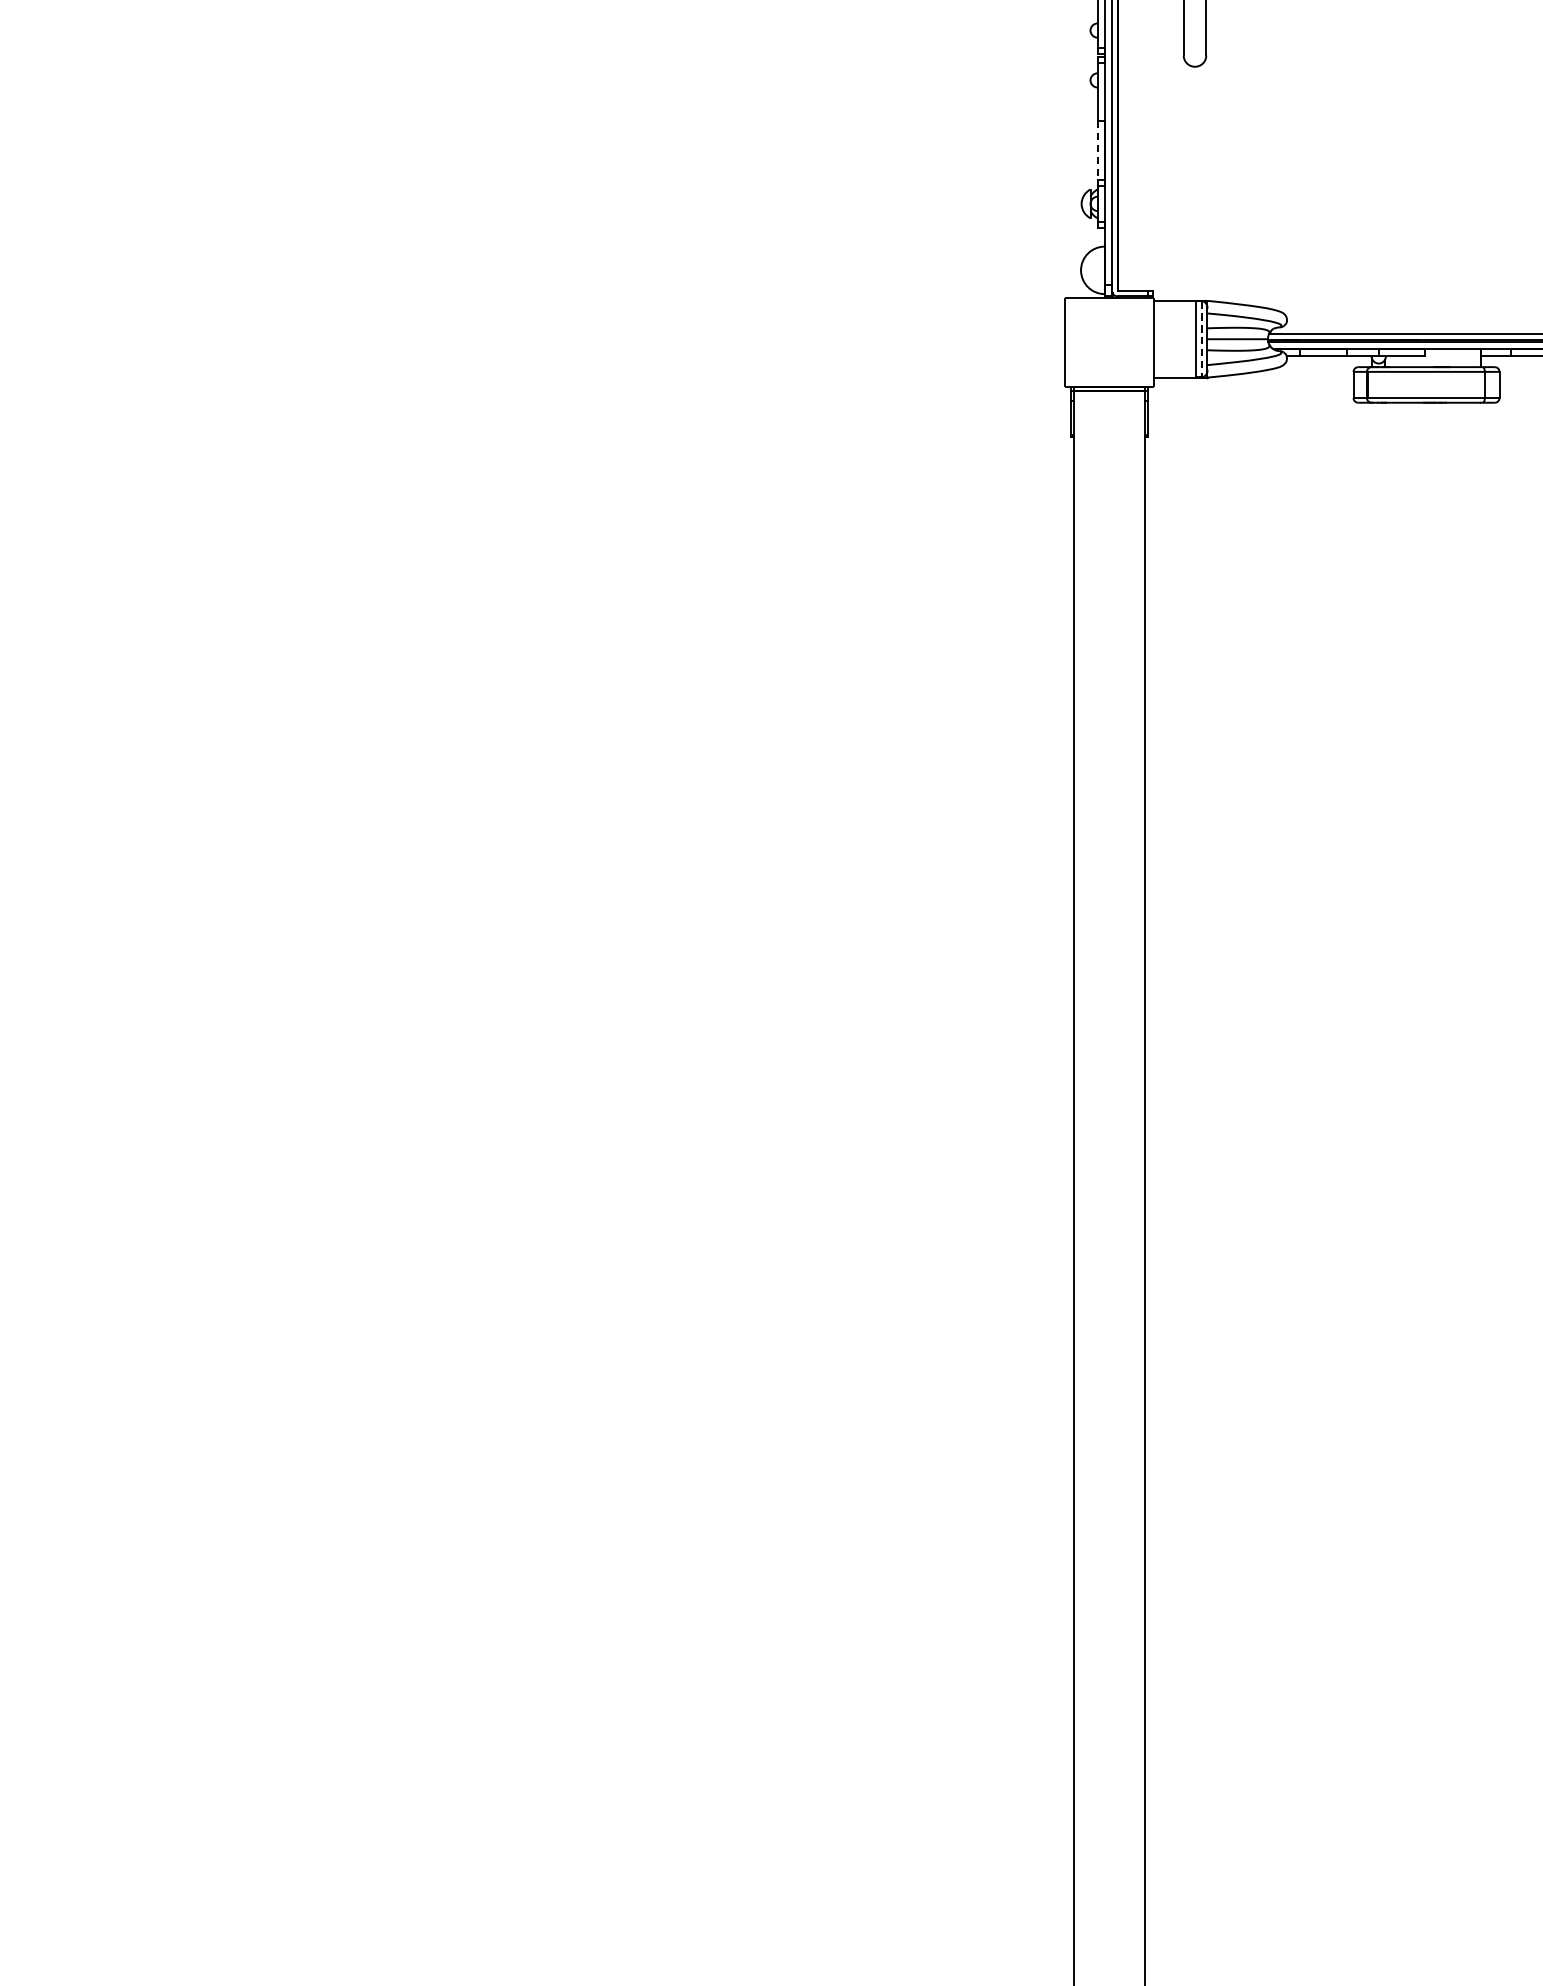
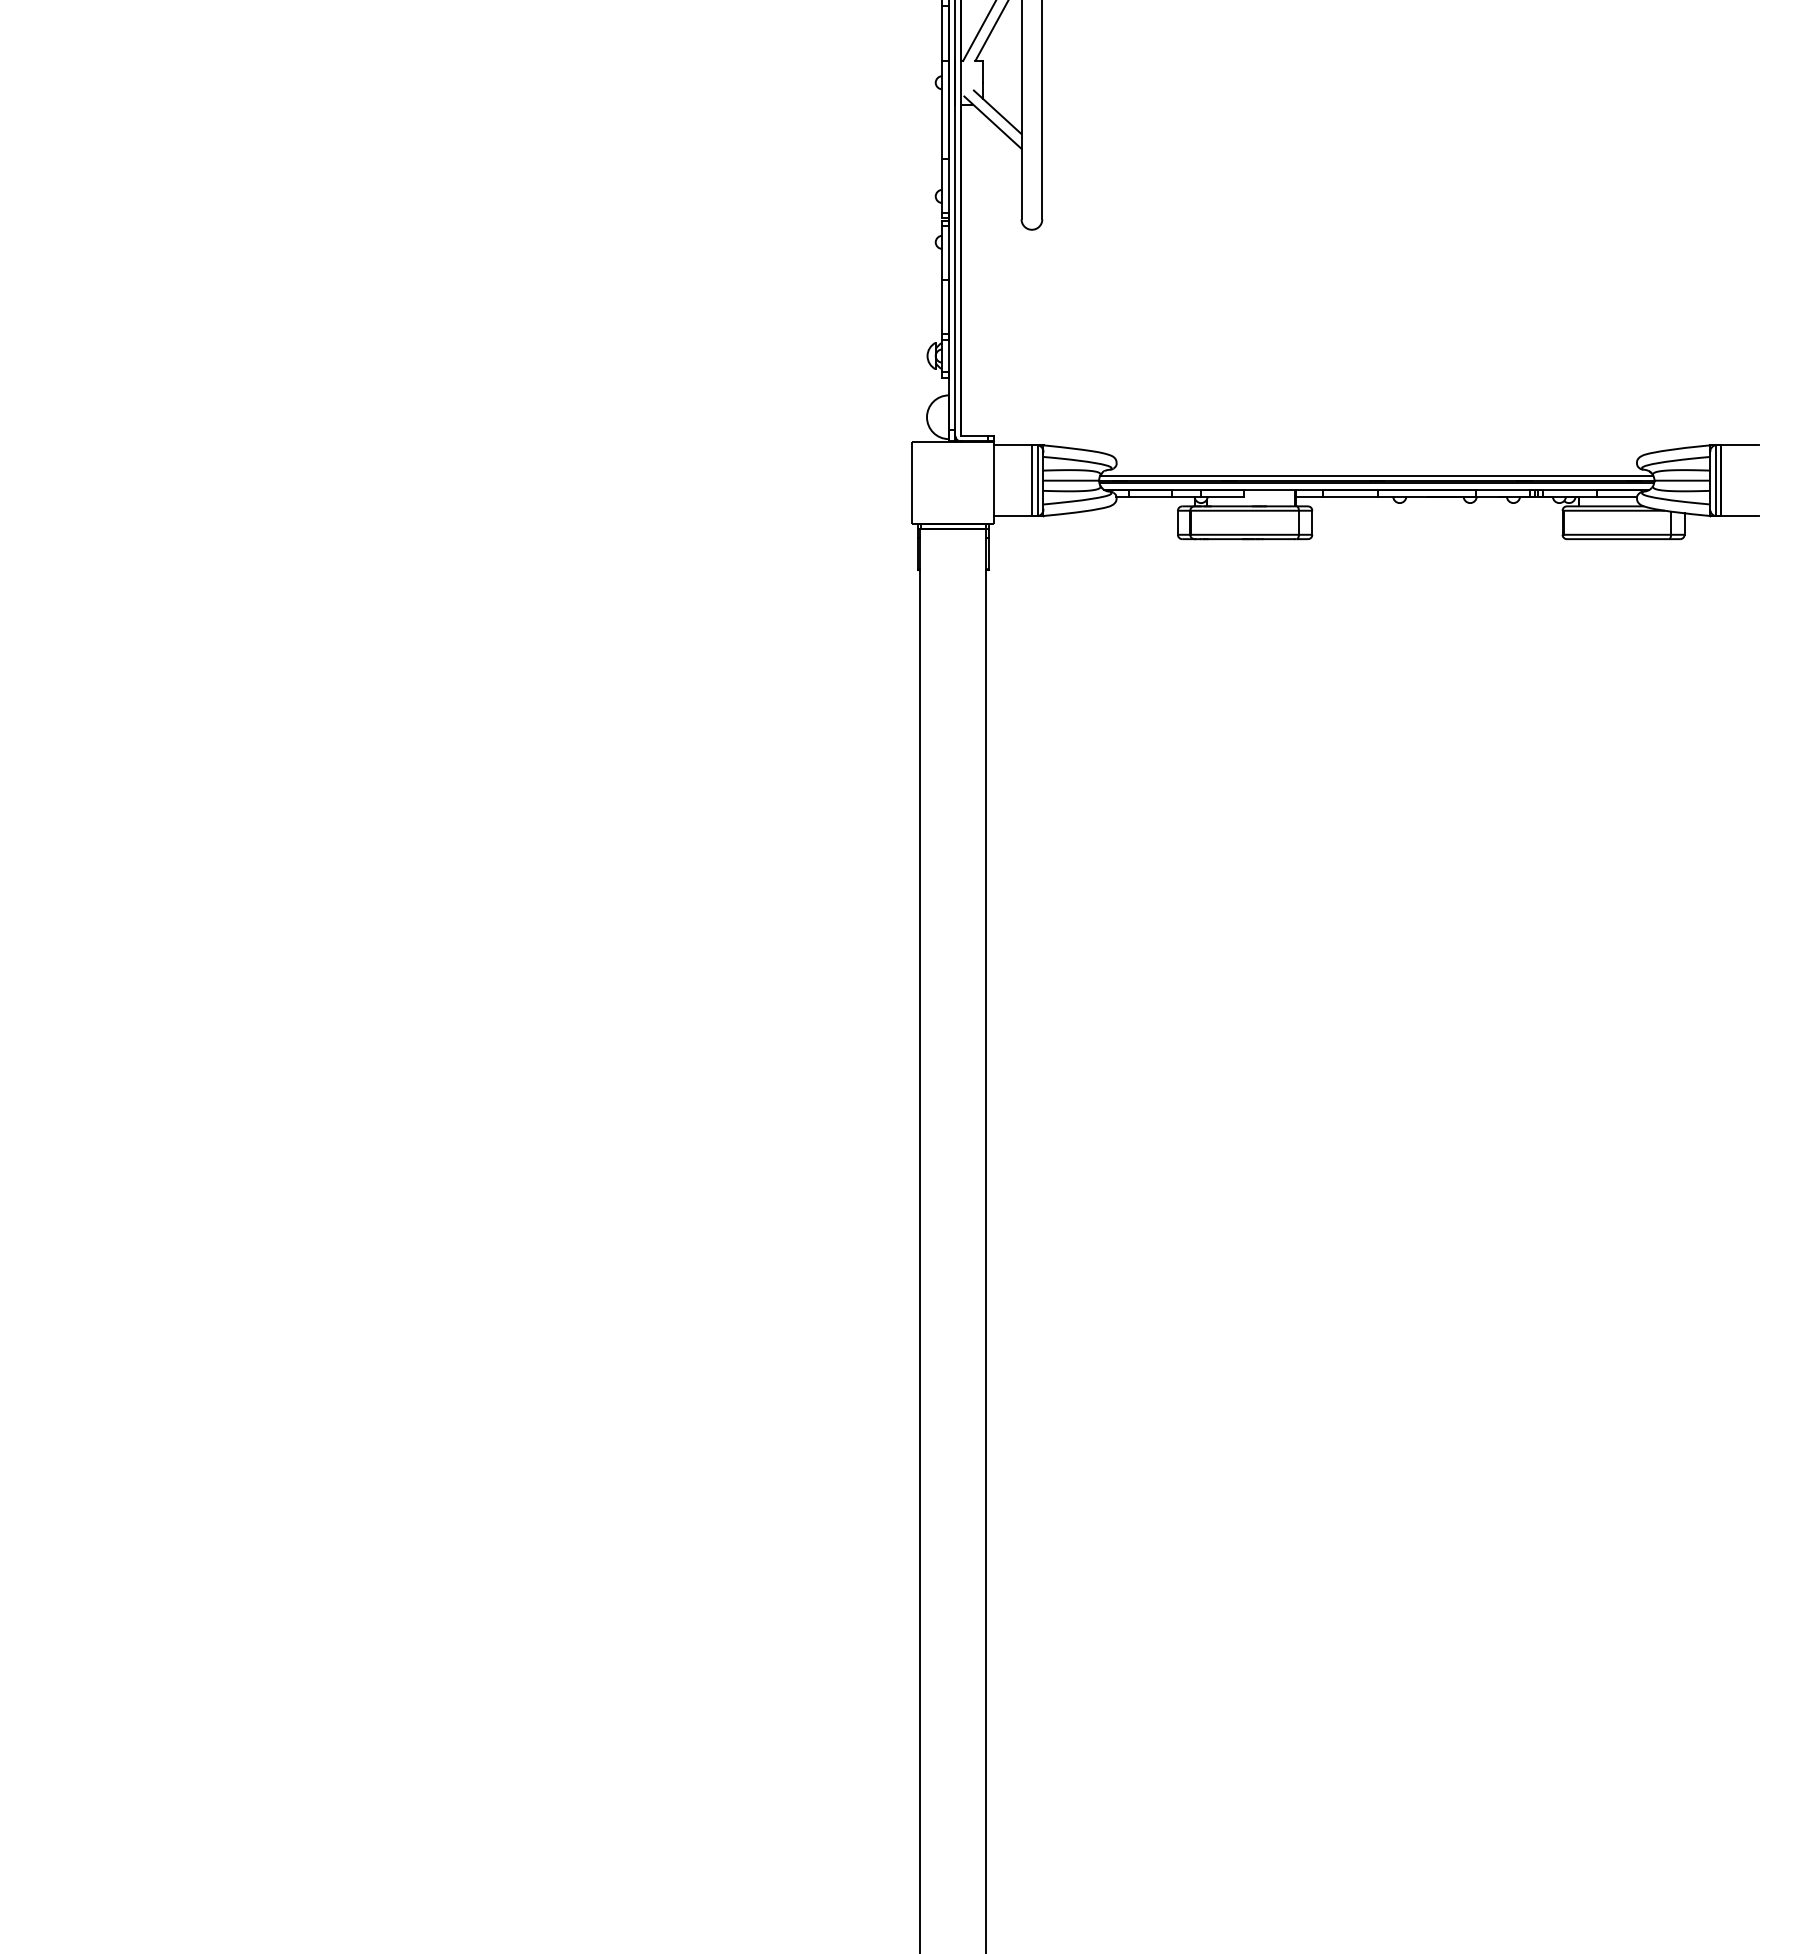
line: (1097, 151) -> (942, 307), dashed -> solid
line: (1201, 340) -> (1037, 481), dashed -> solid

